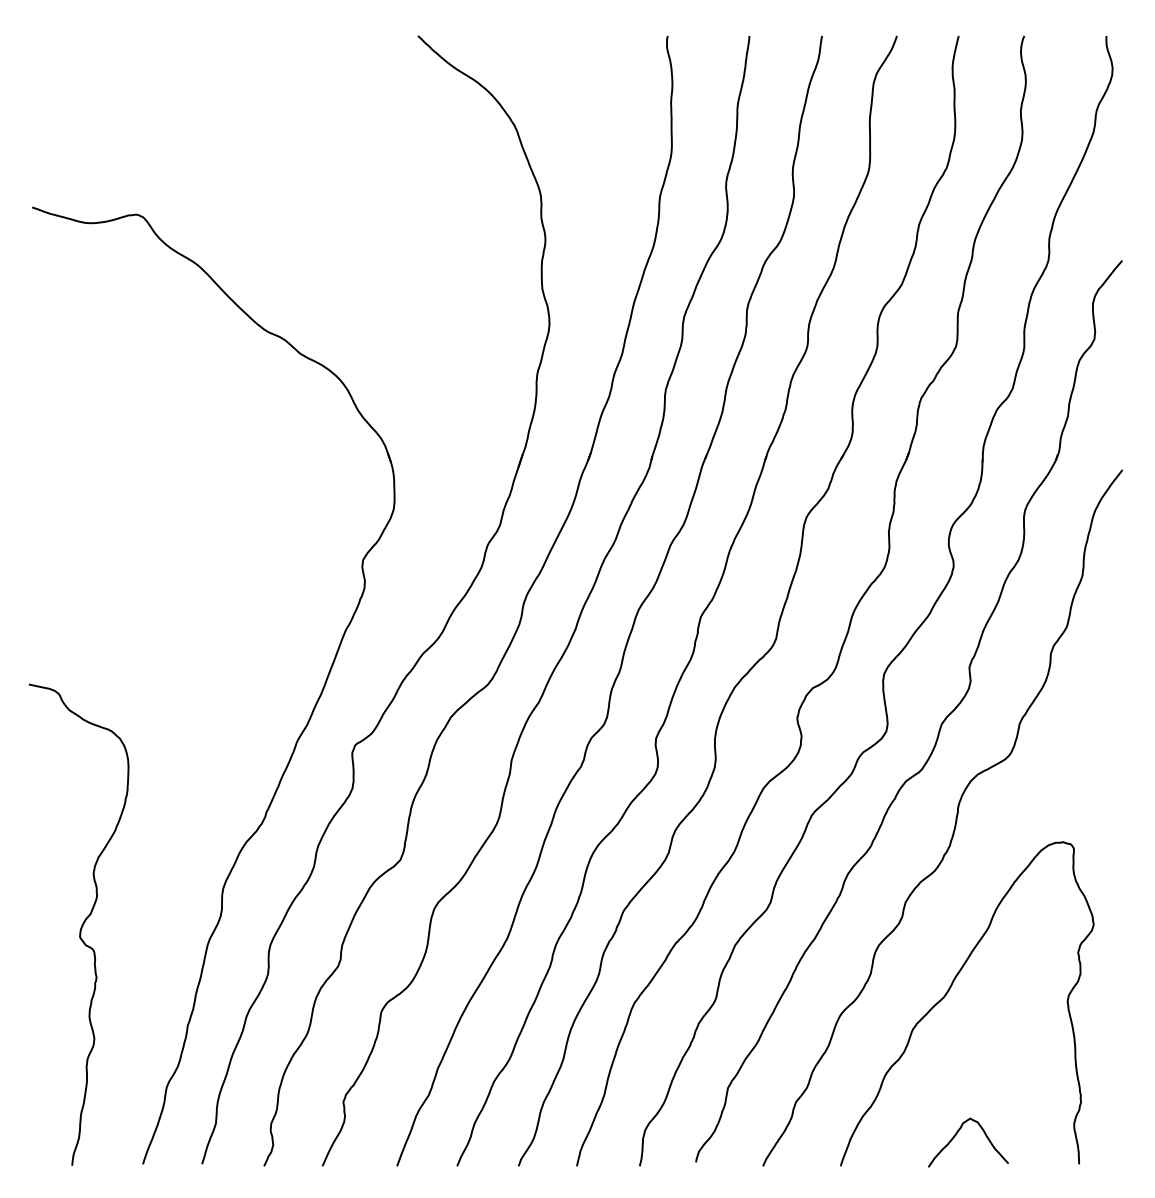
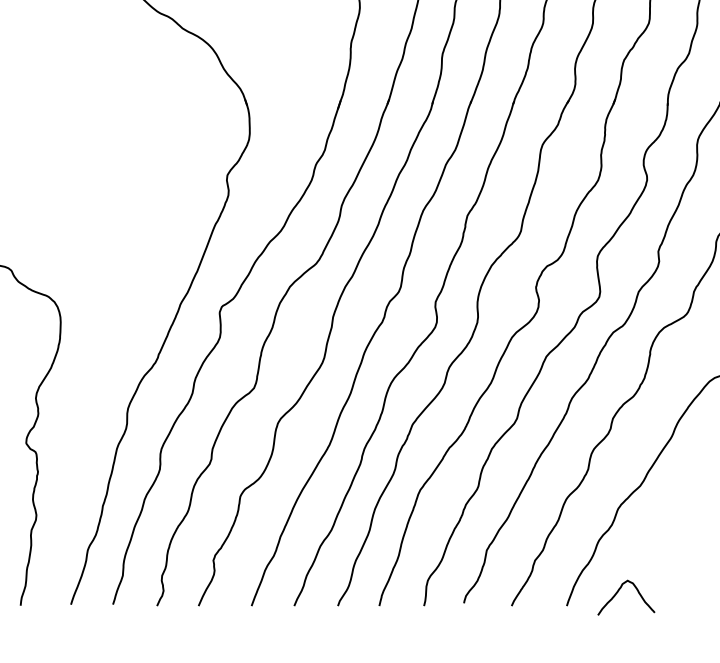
curve: (956, 1135) -> (617, 592), moved

